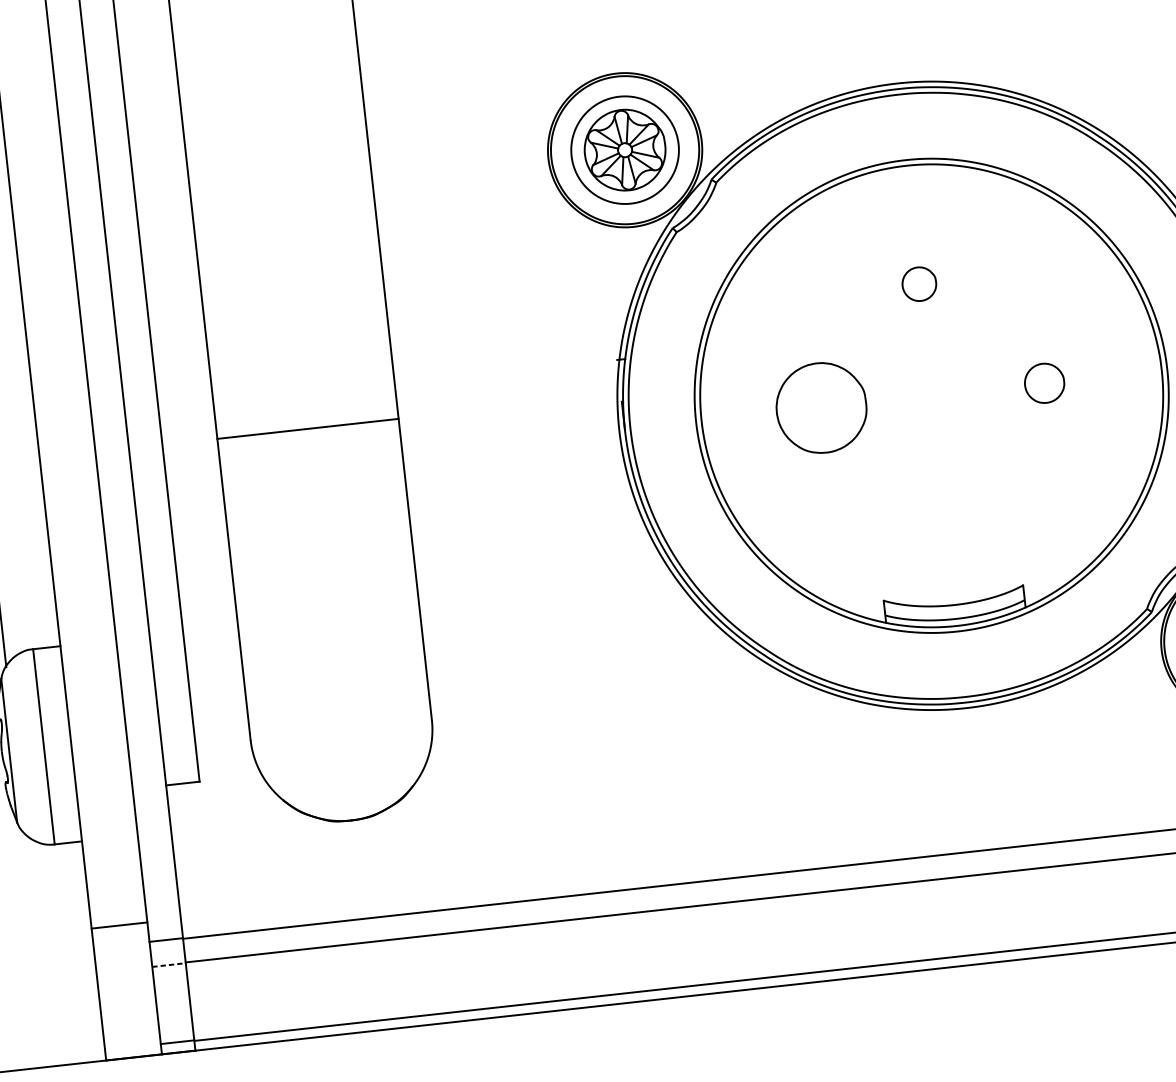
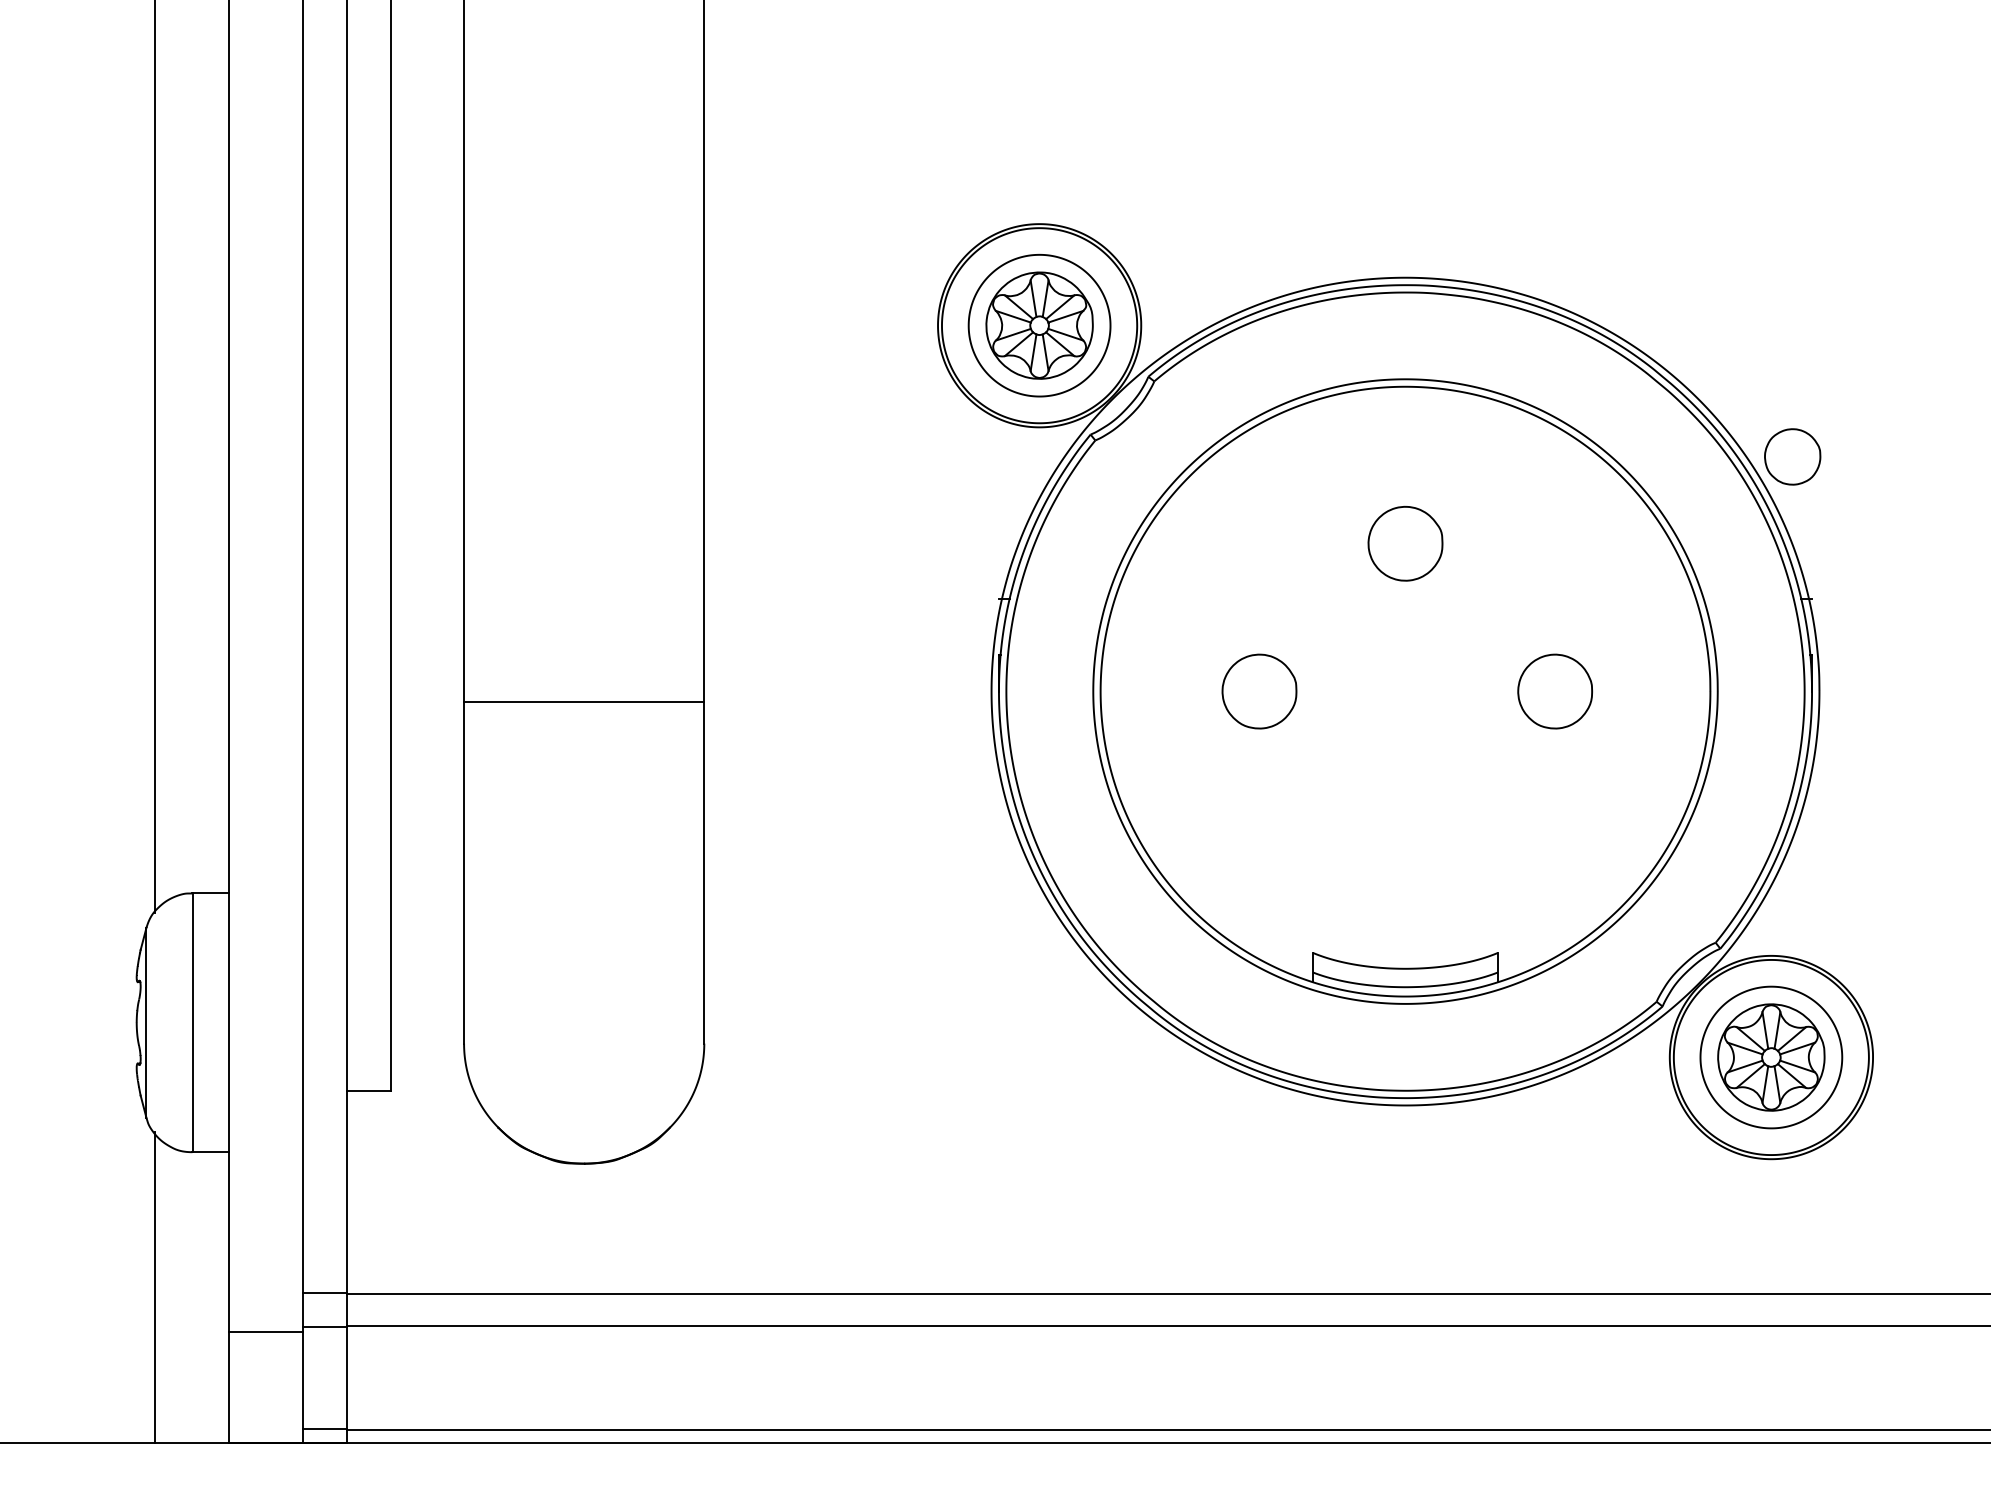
part: (919, 284) -> (1405, 543), size x1.67
part: (1044, 383) -> (1554, 691), size x1.43
part: (821, 407) -> (1259, 691), size x0.62
line: (308, 428) -> (584, 701), moved
line: (119, 925) -> (265, 1331), moved
line: (37, 949) -> (154, 1287), added
line: (169, 964) -> (325, 1326), dashed -> solid

